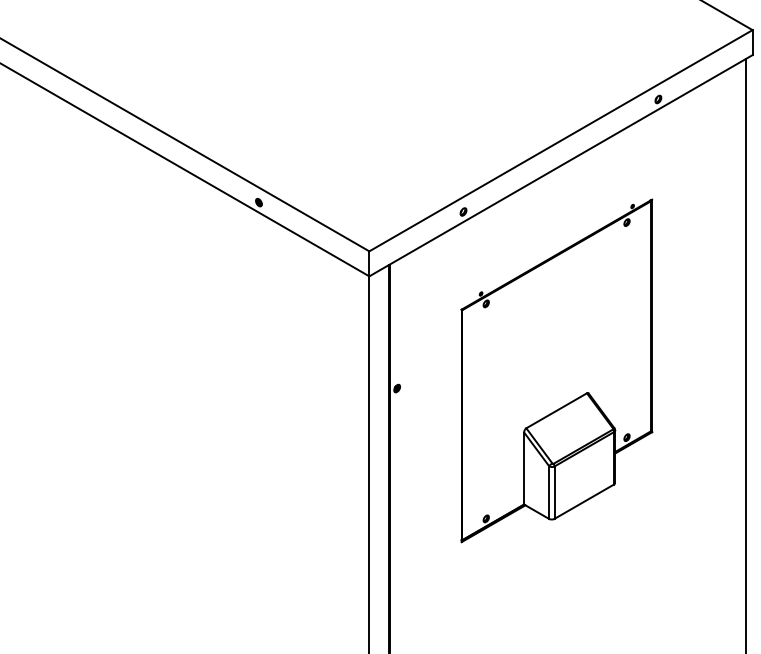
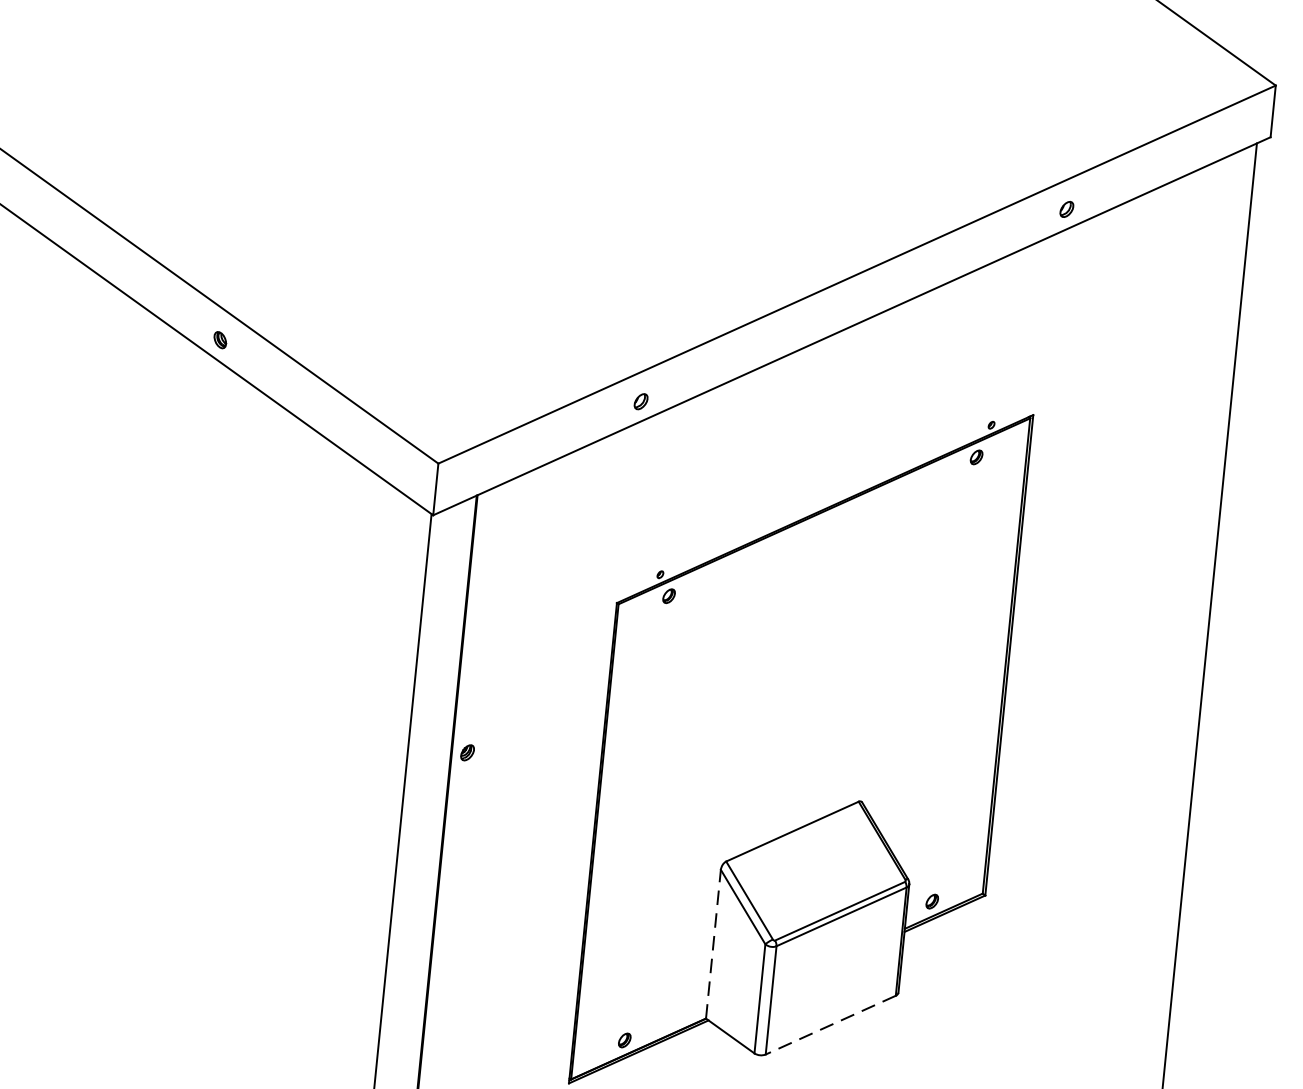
line: (524, 468) -> (714, 944), solid -> dashed
line: (583, 501) -> (829, 1024), solid -> dashed

